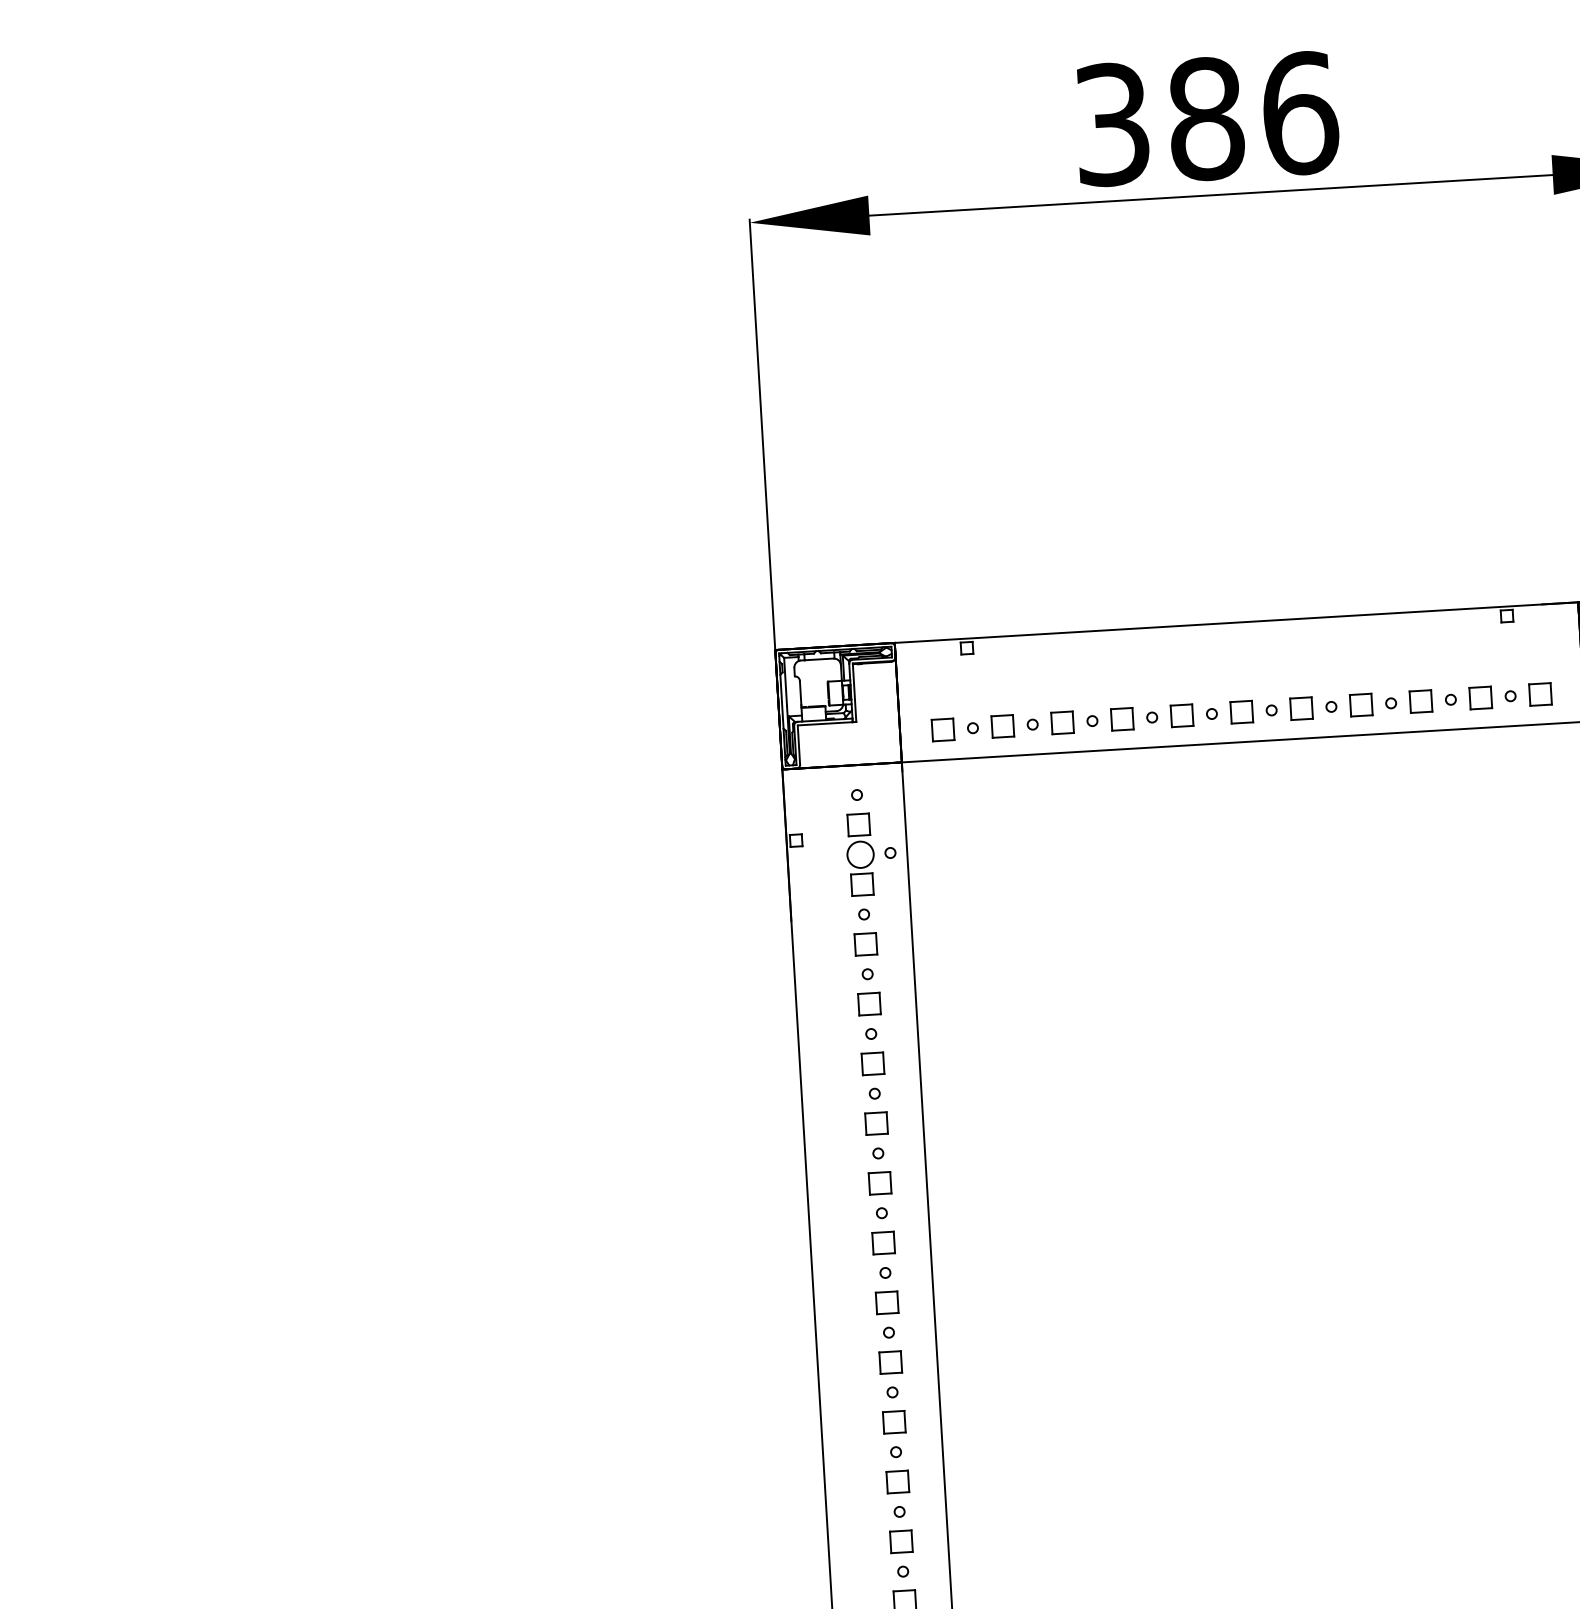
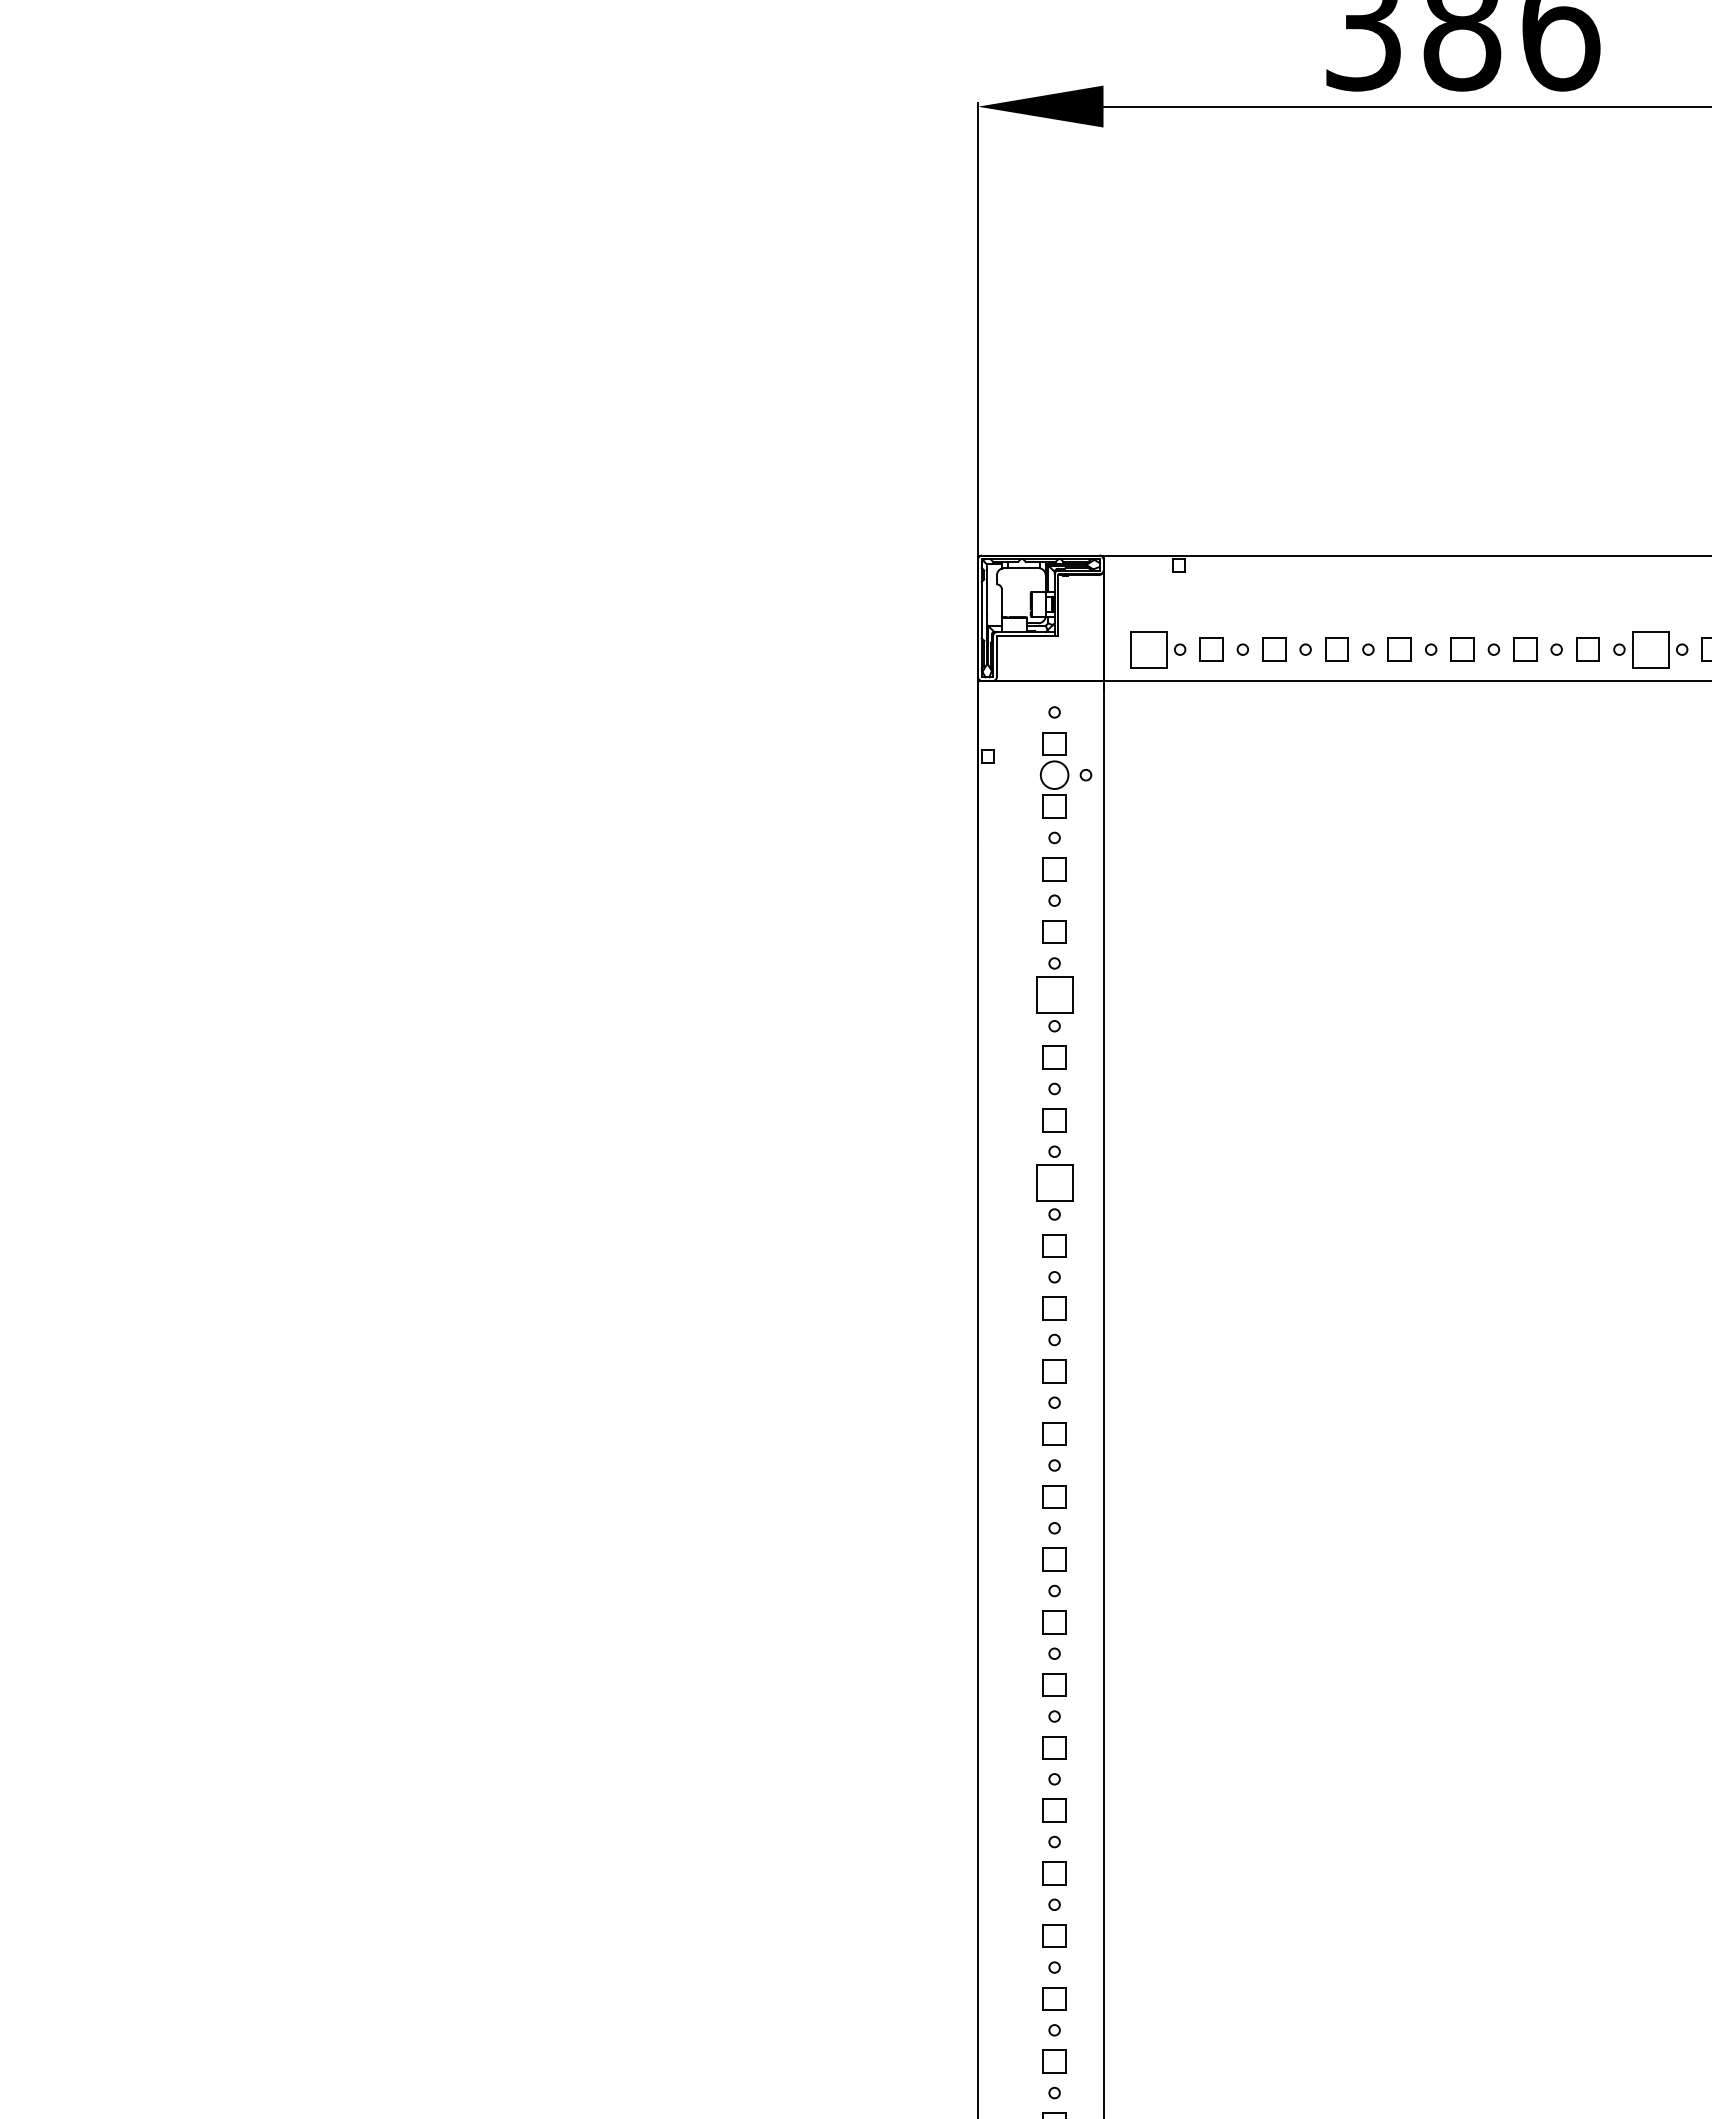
part: (1420, 701) -> (1650, 649), size x1.6
part: (942, 729) -> (1148, 649), size x1.6
part: (872, 1063) -> (1054, 994), size x1.6
part: (883, 1242) -> (1054, 1182), size x1.6

